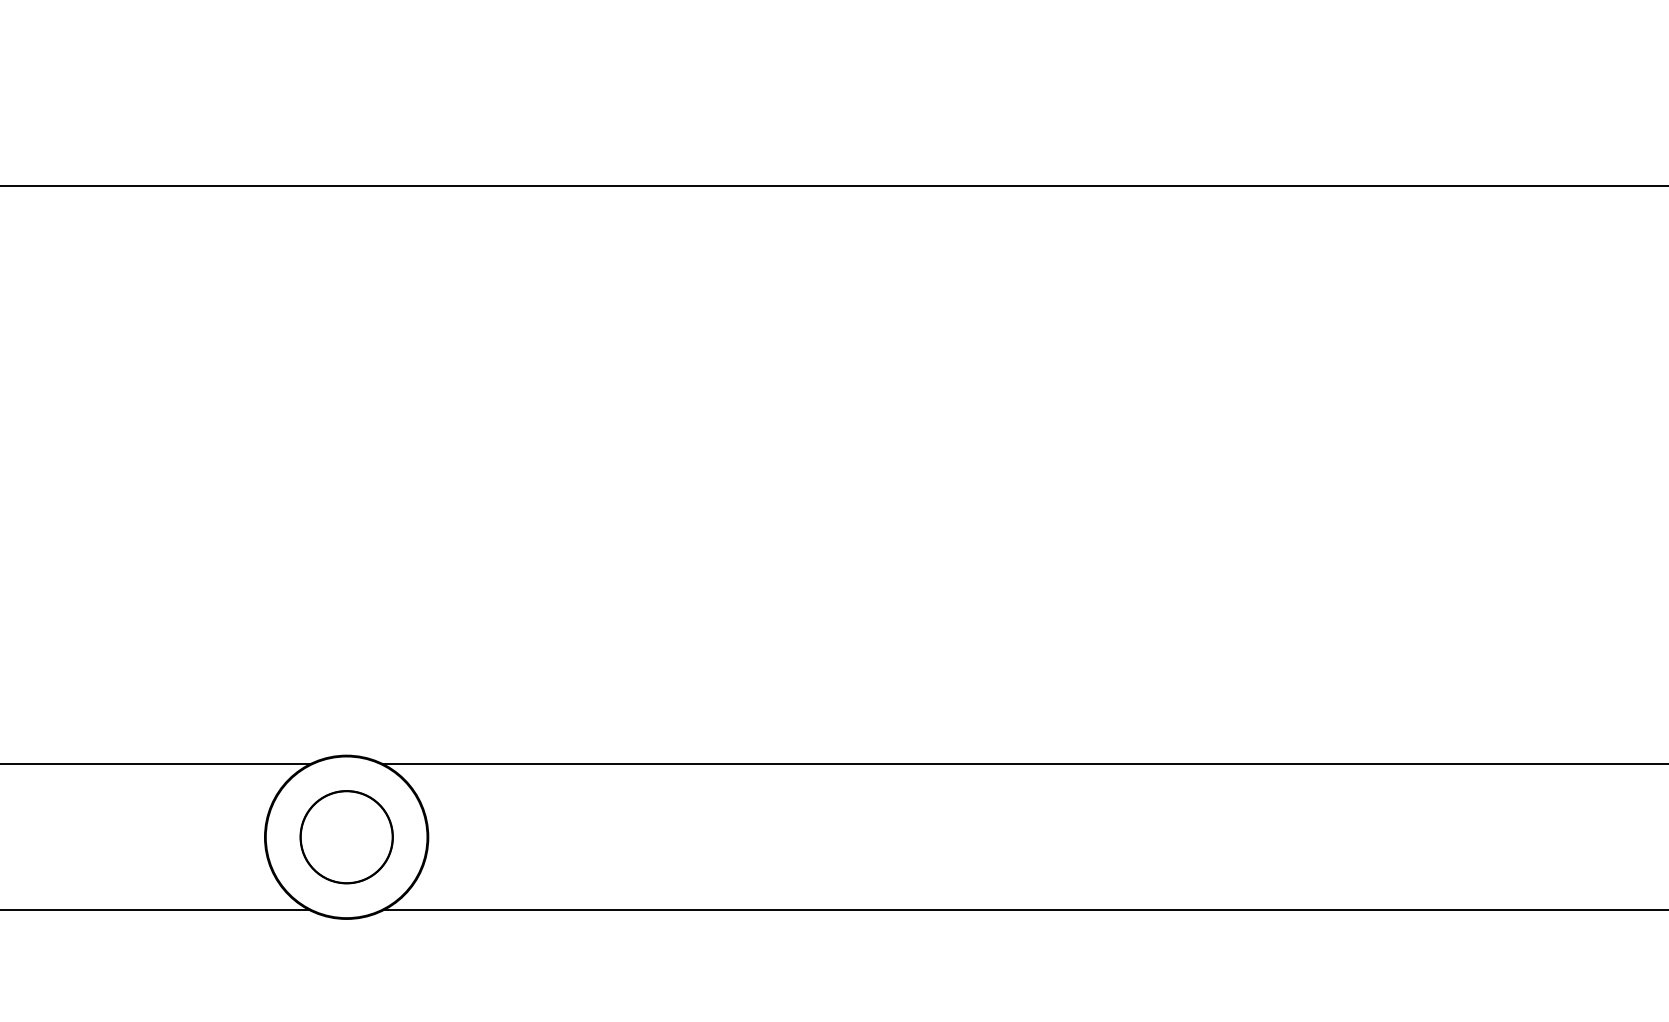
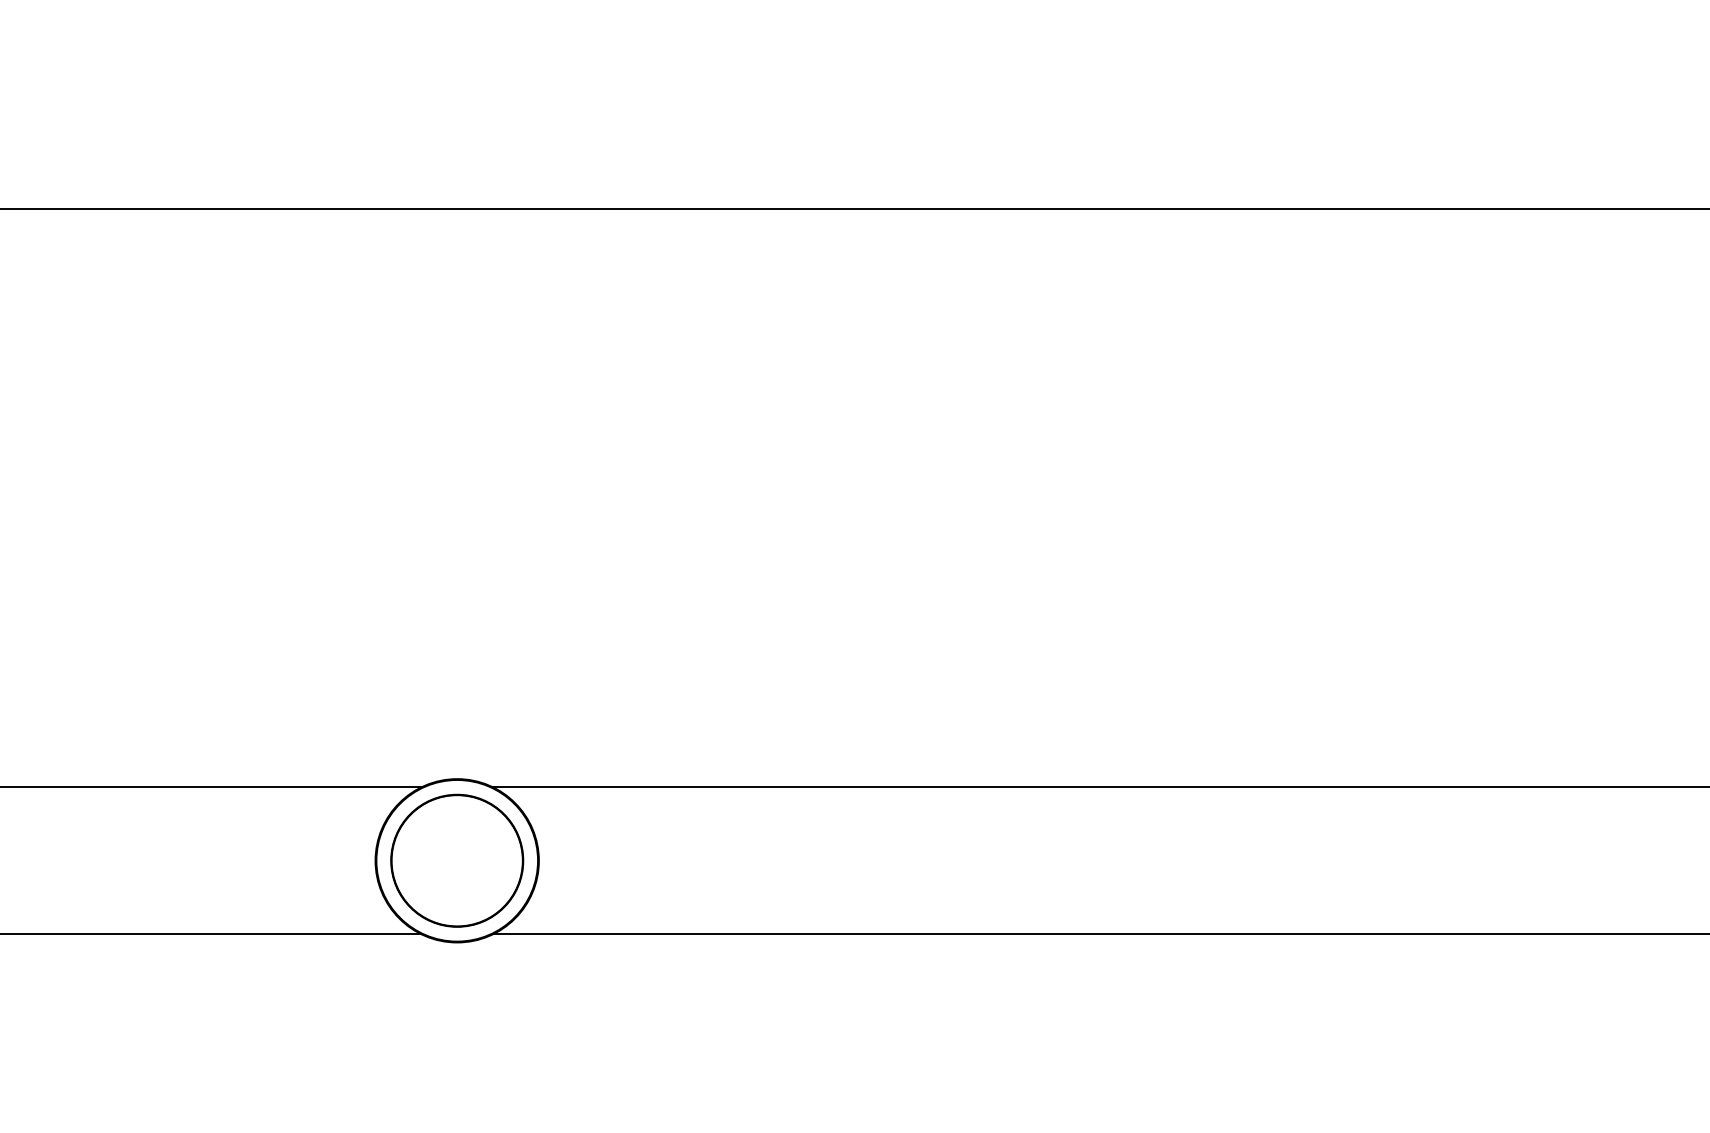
circle: (346, 837) -> (457, 860), size x1.43

